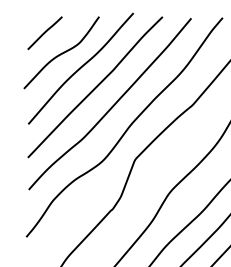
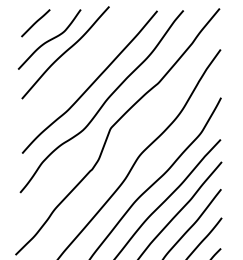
curve: (95, 87) -> (77, 68), removed

